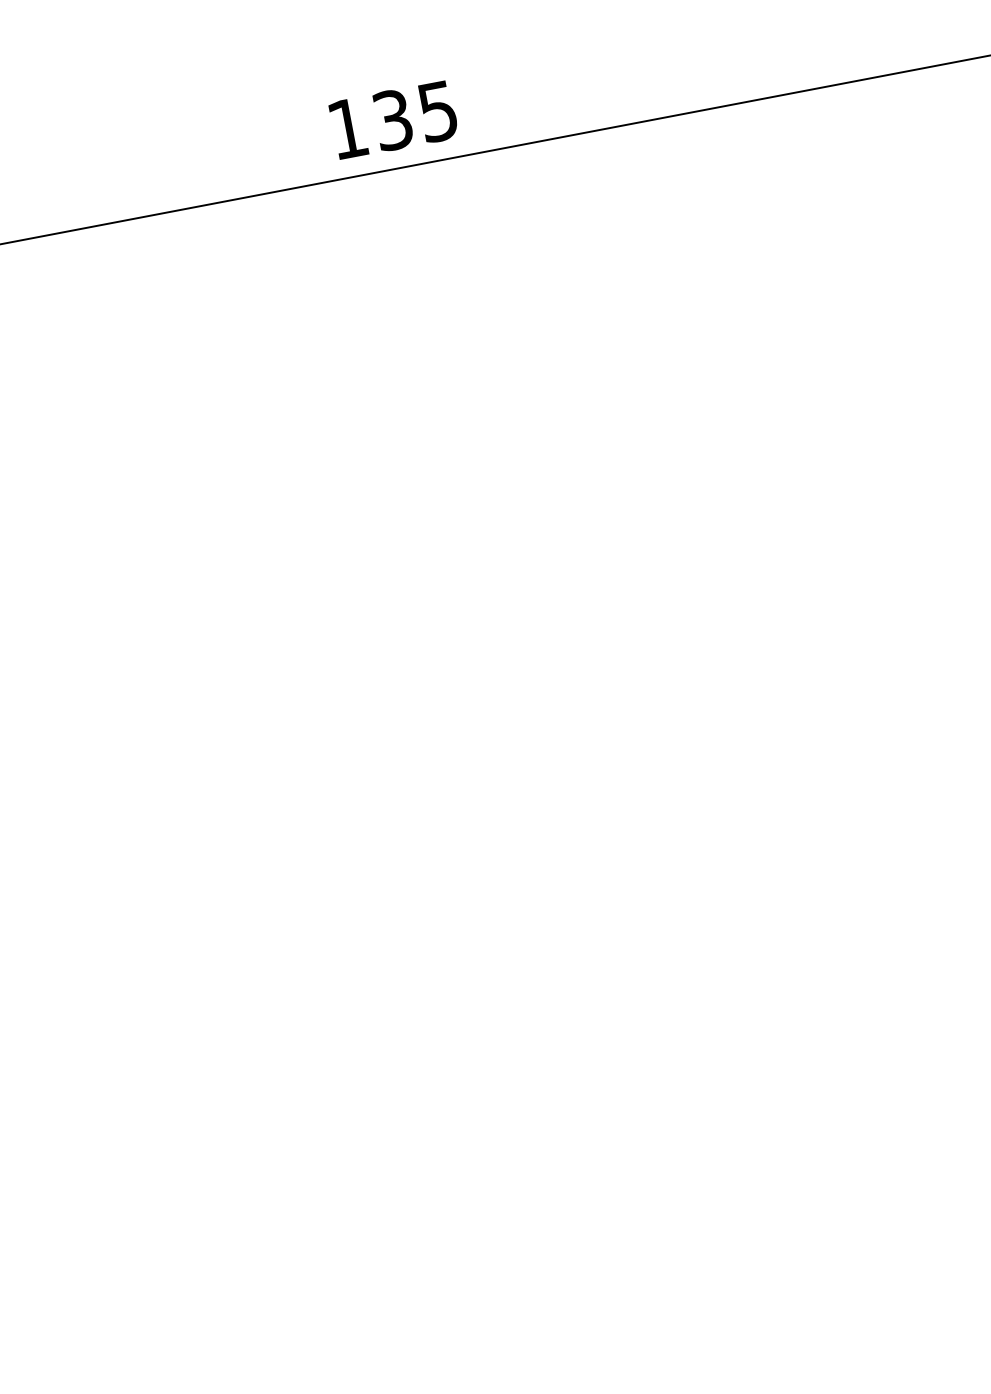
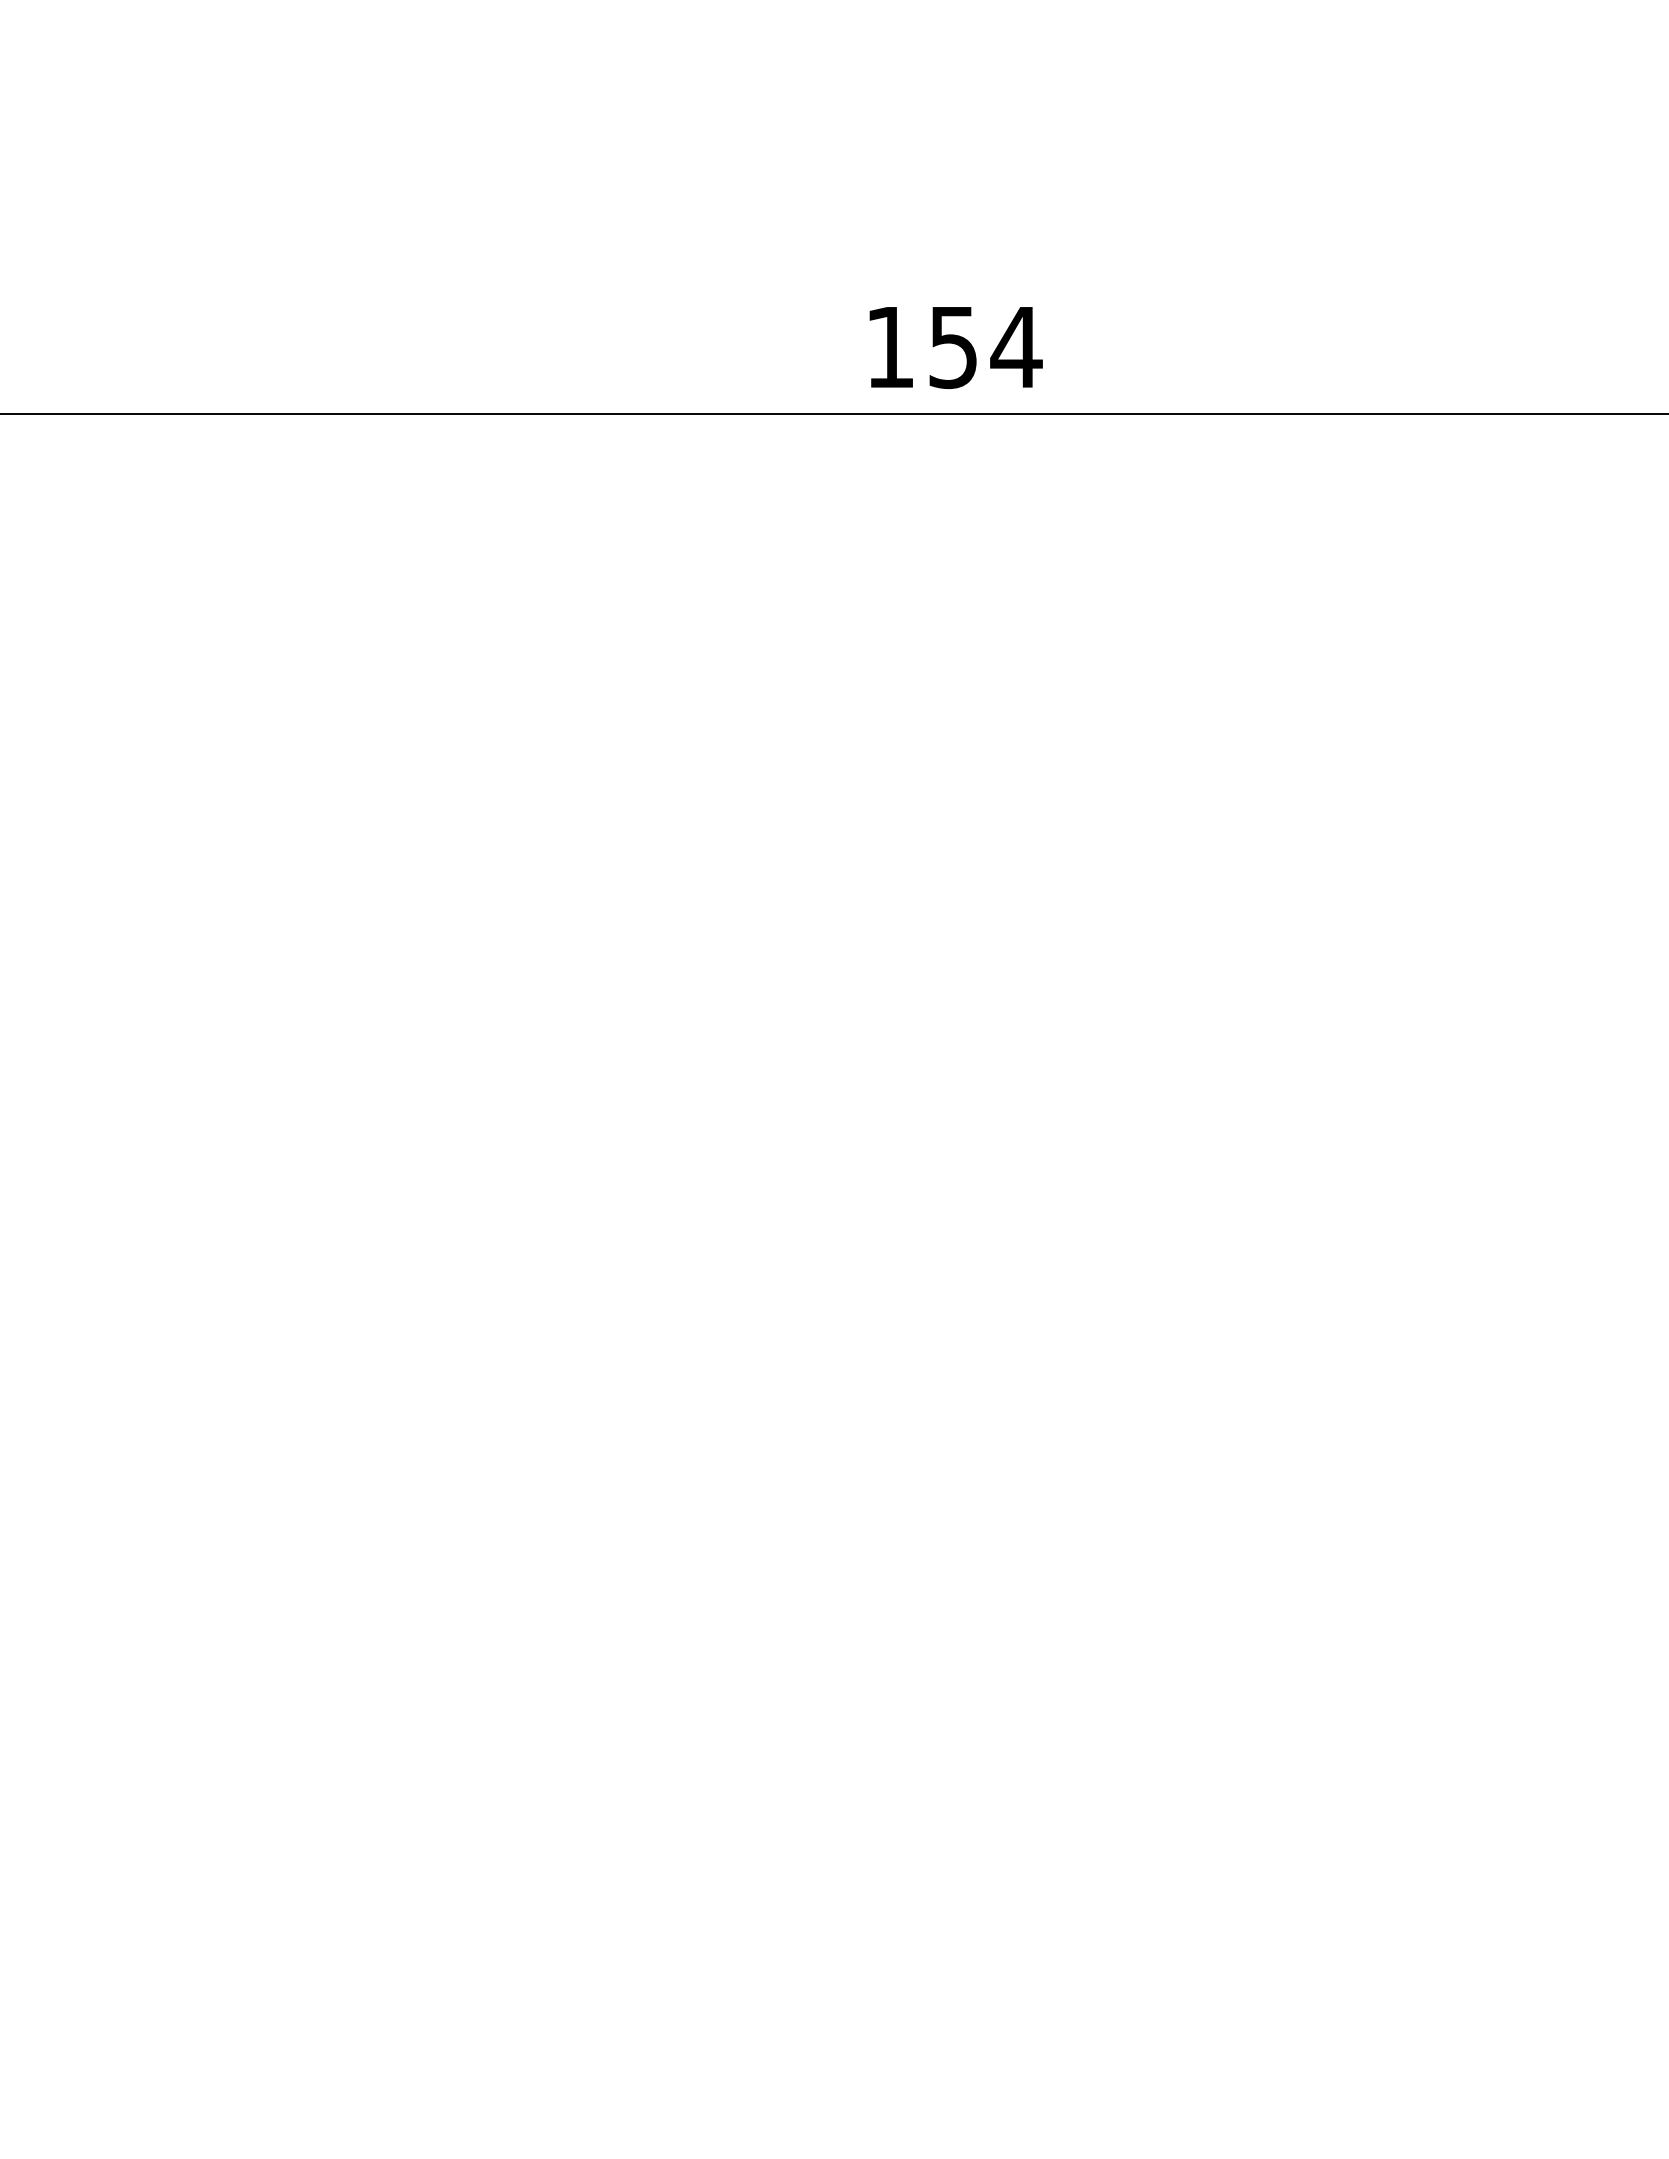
text: (415, 115) -> (985, 347), 135 -> 154

